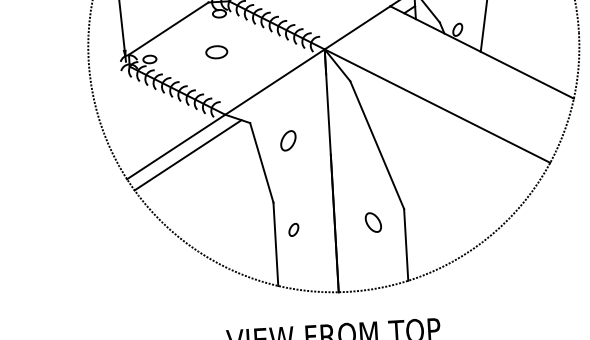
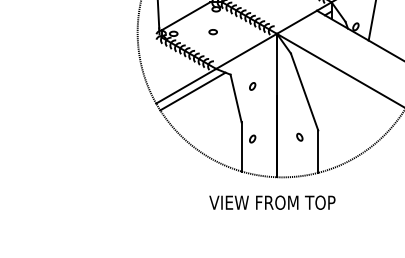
part: (215, 53) -> (212, 32), size x0.62
part: (288, 140) -> (252, 86), size x0.62
part: (372, 221) -> (299, 136), size x0.62

